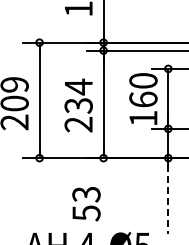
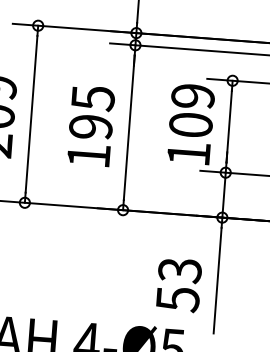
text: (143, 90) -> (192, 111), 160 -> 109
text: (78, 105) -> (90, 126), 234 -> 195
line: (168, 199) -> (217, 281), dashed -> solid
text: (86, 204) -> (178, 285), moved

